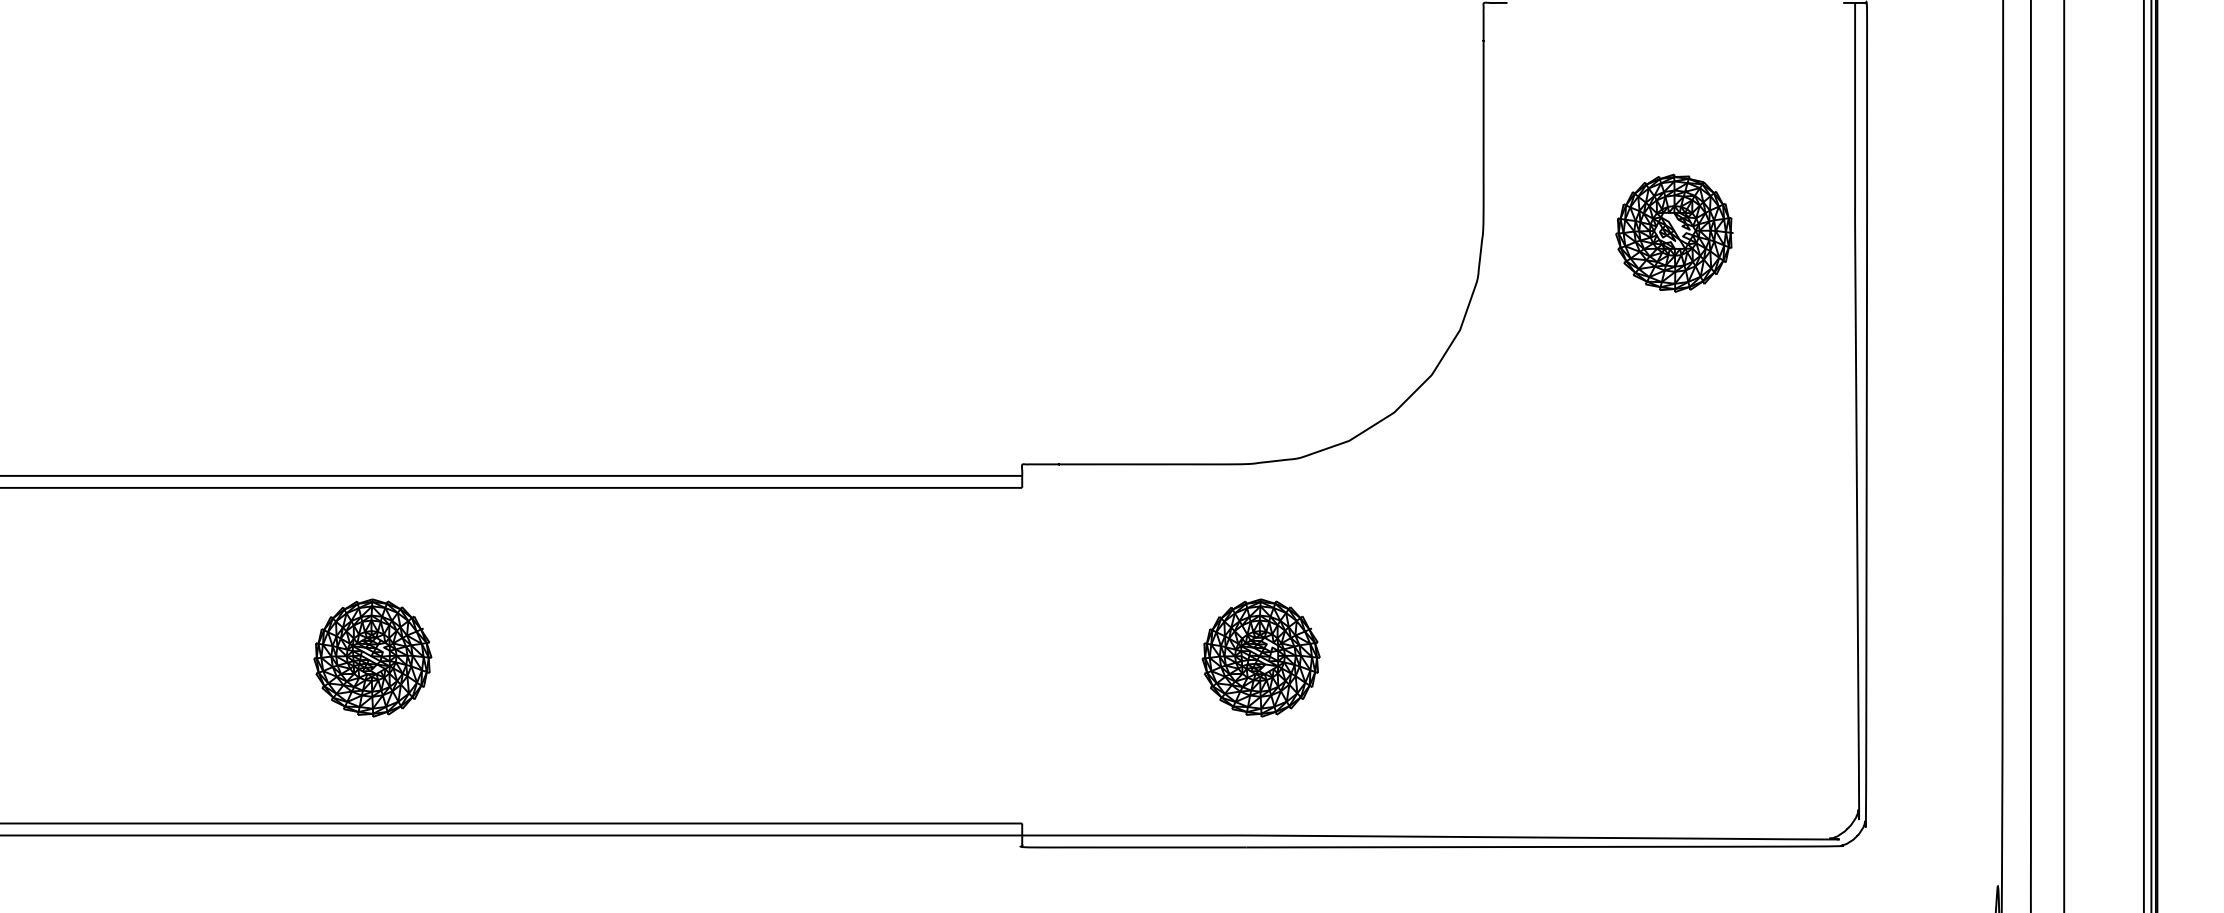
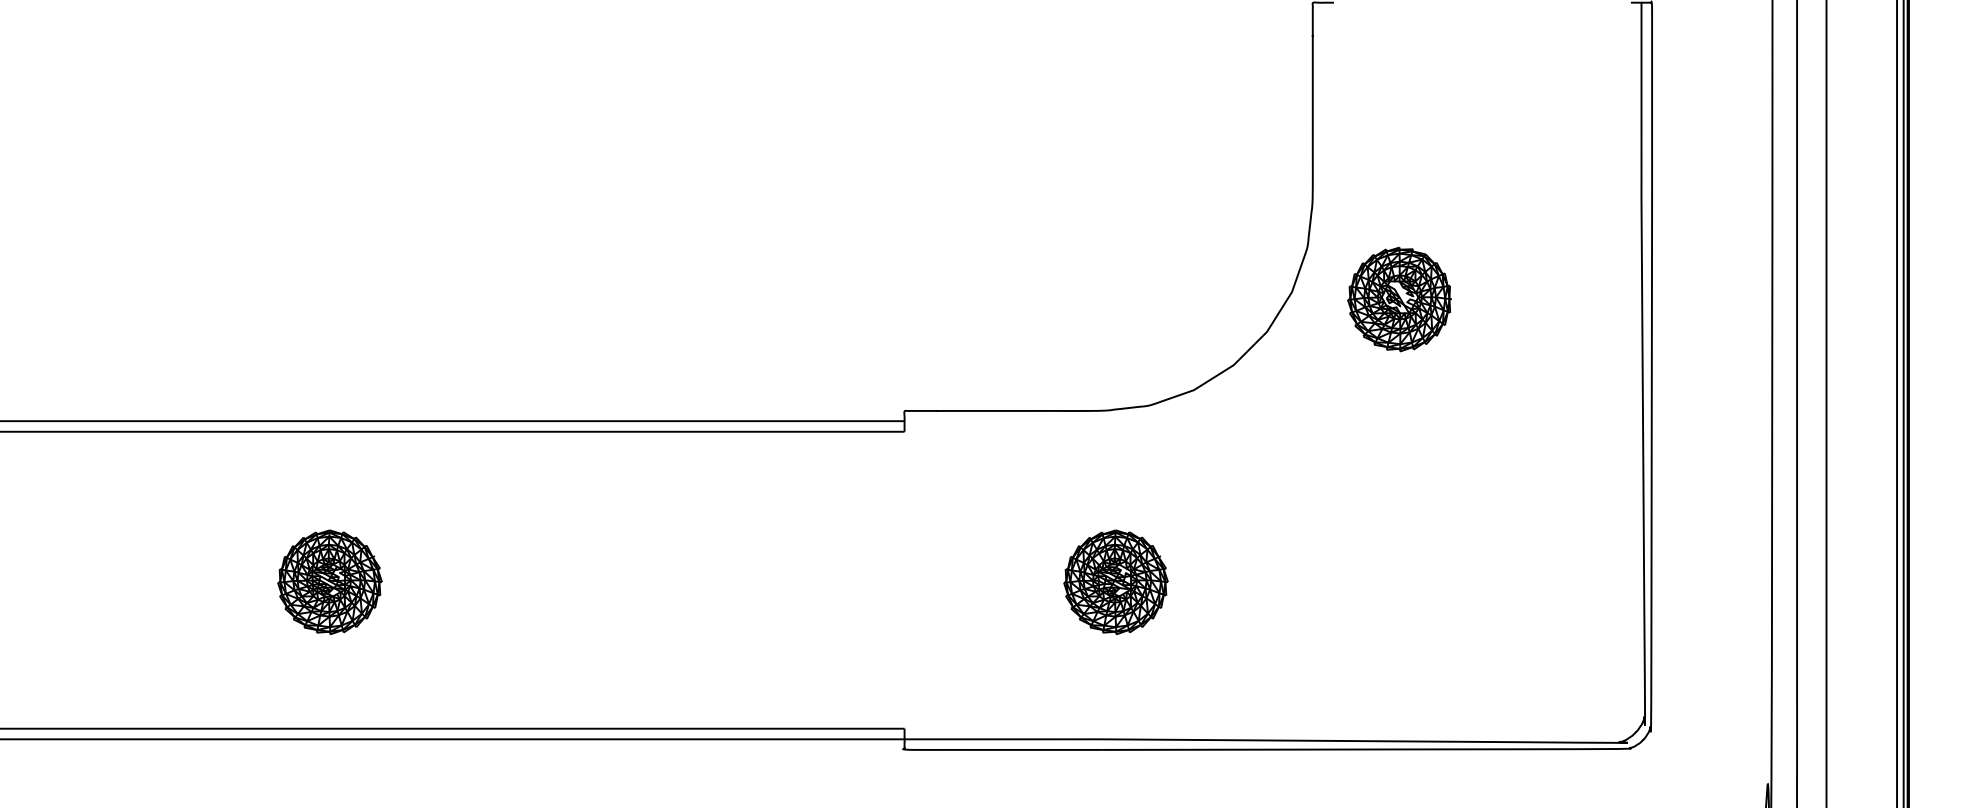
part: (1674, 233) -> (1399, 299), moved

